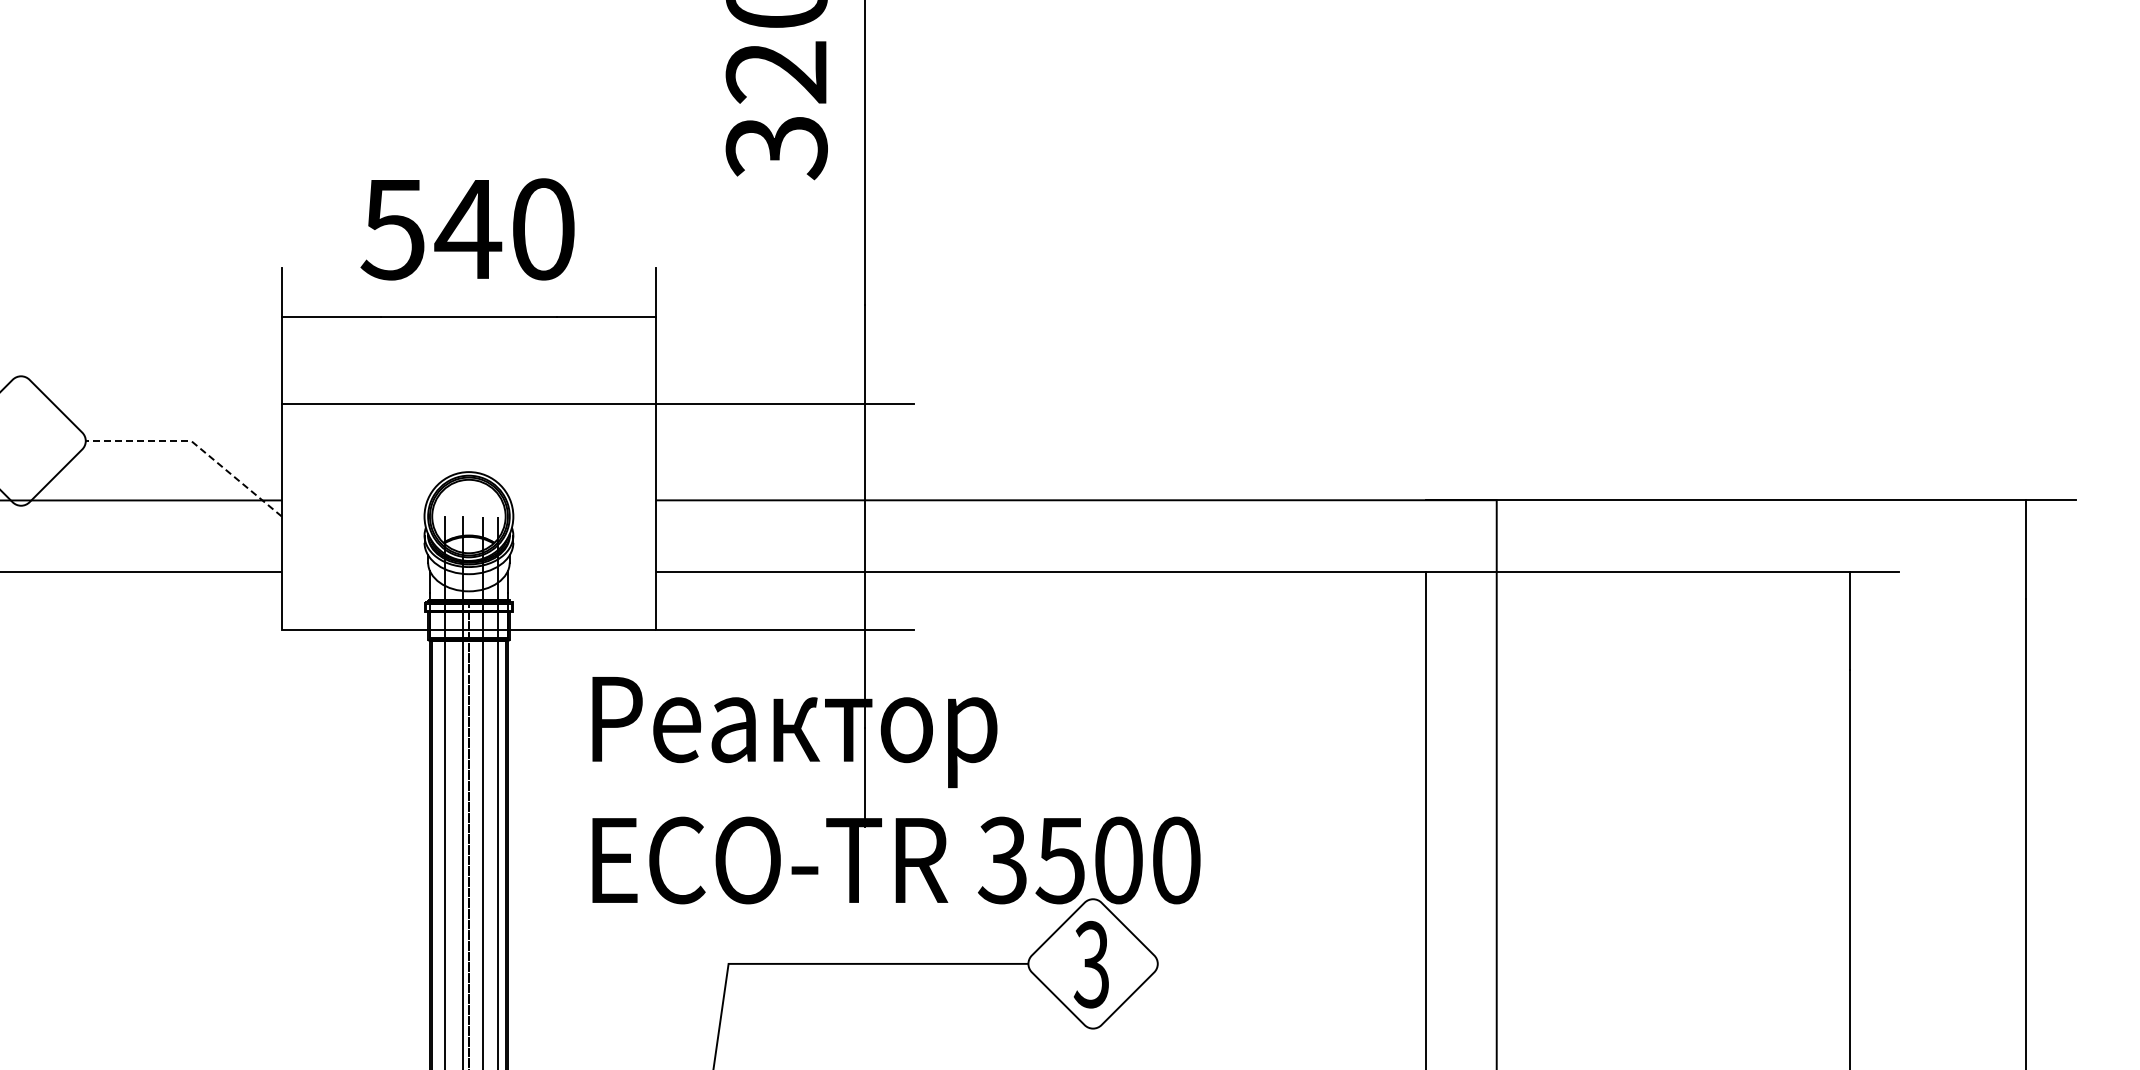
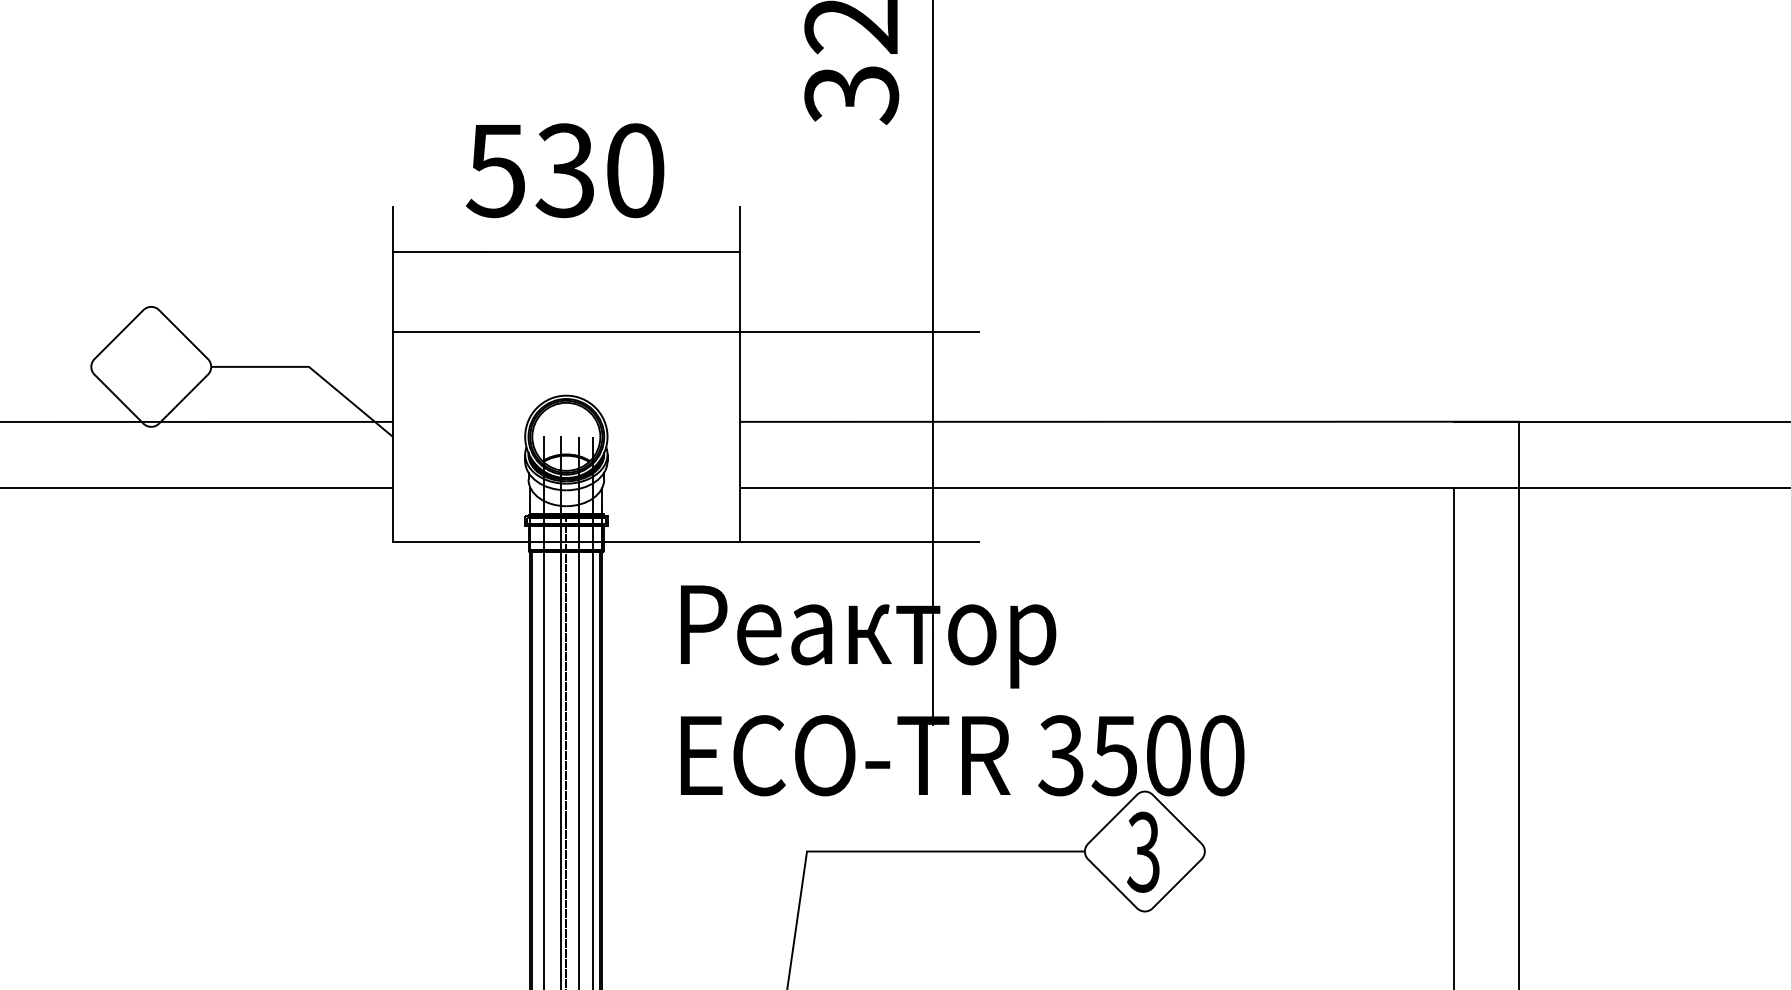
text: (468, 229) -> (565, 170), 540 -> 530
line: (195, 444) -> (312, 370), dashed -> solid

